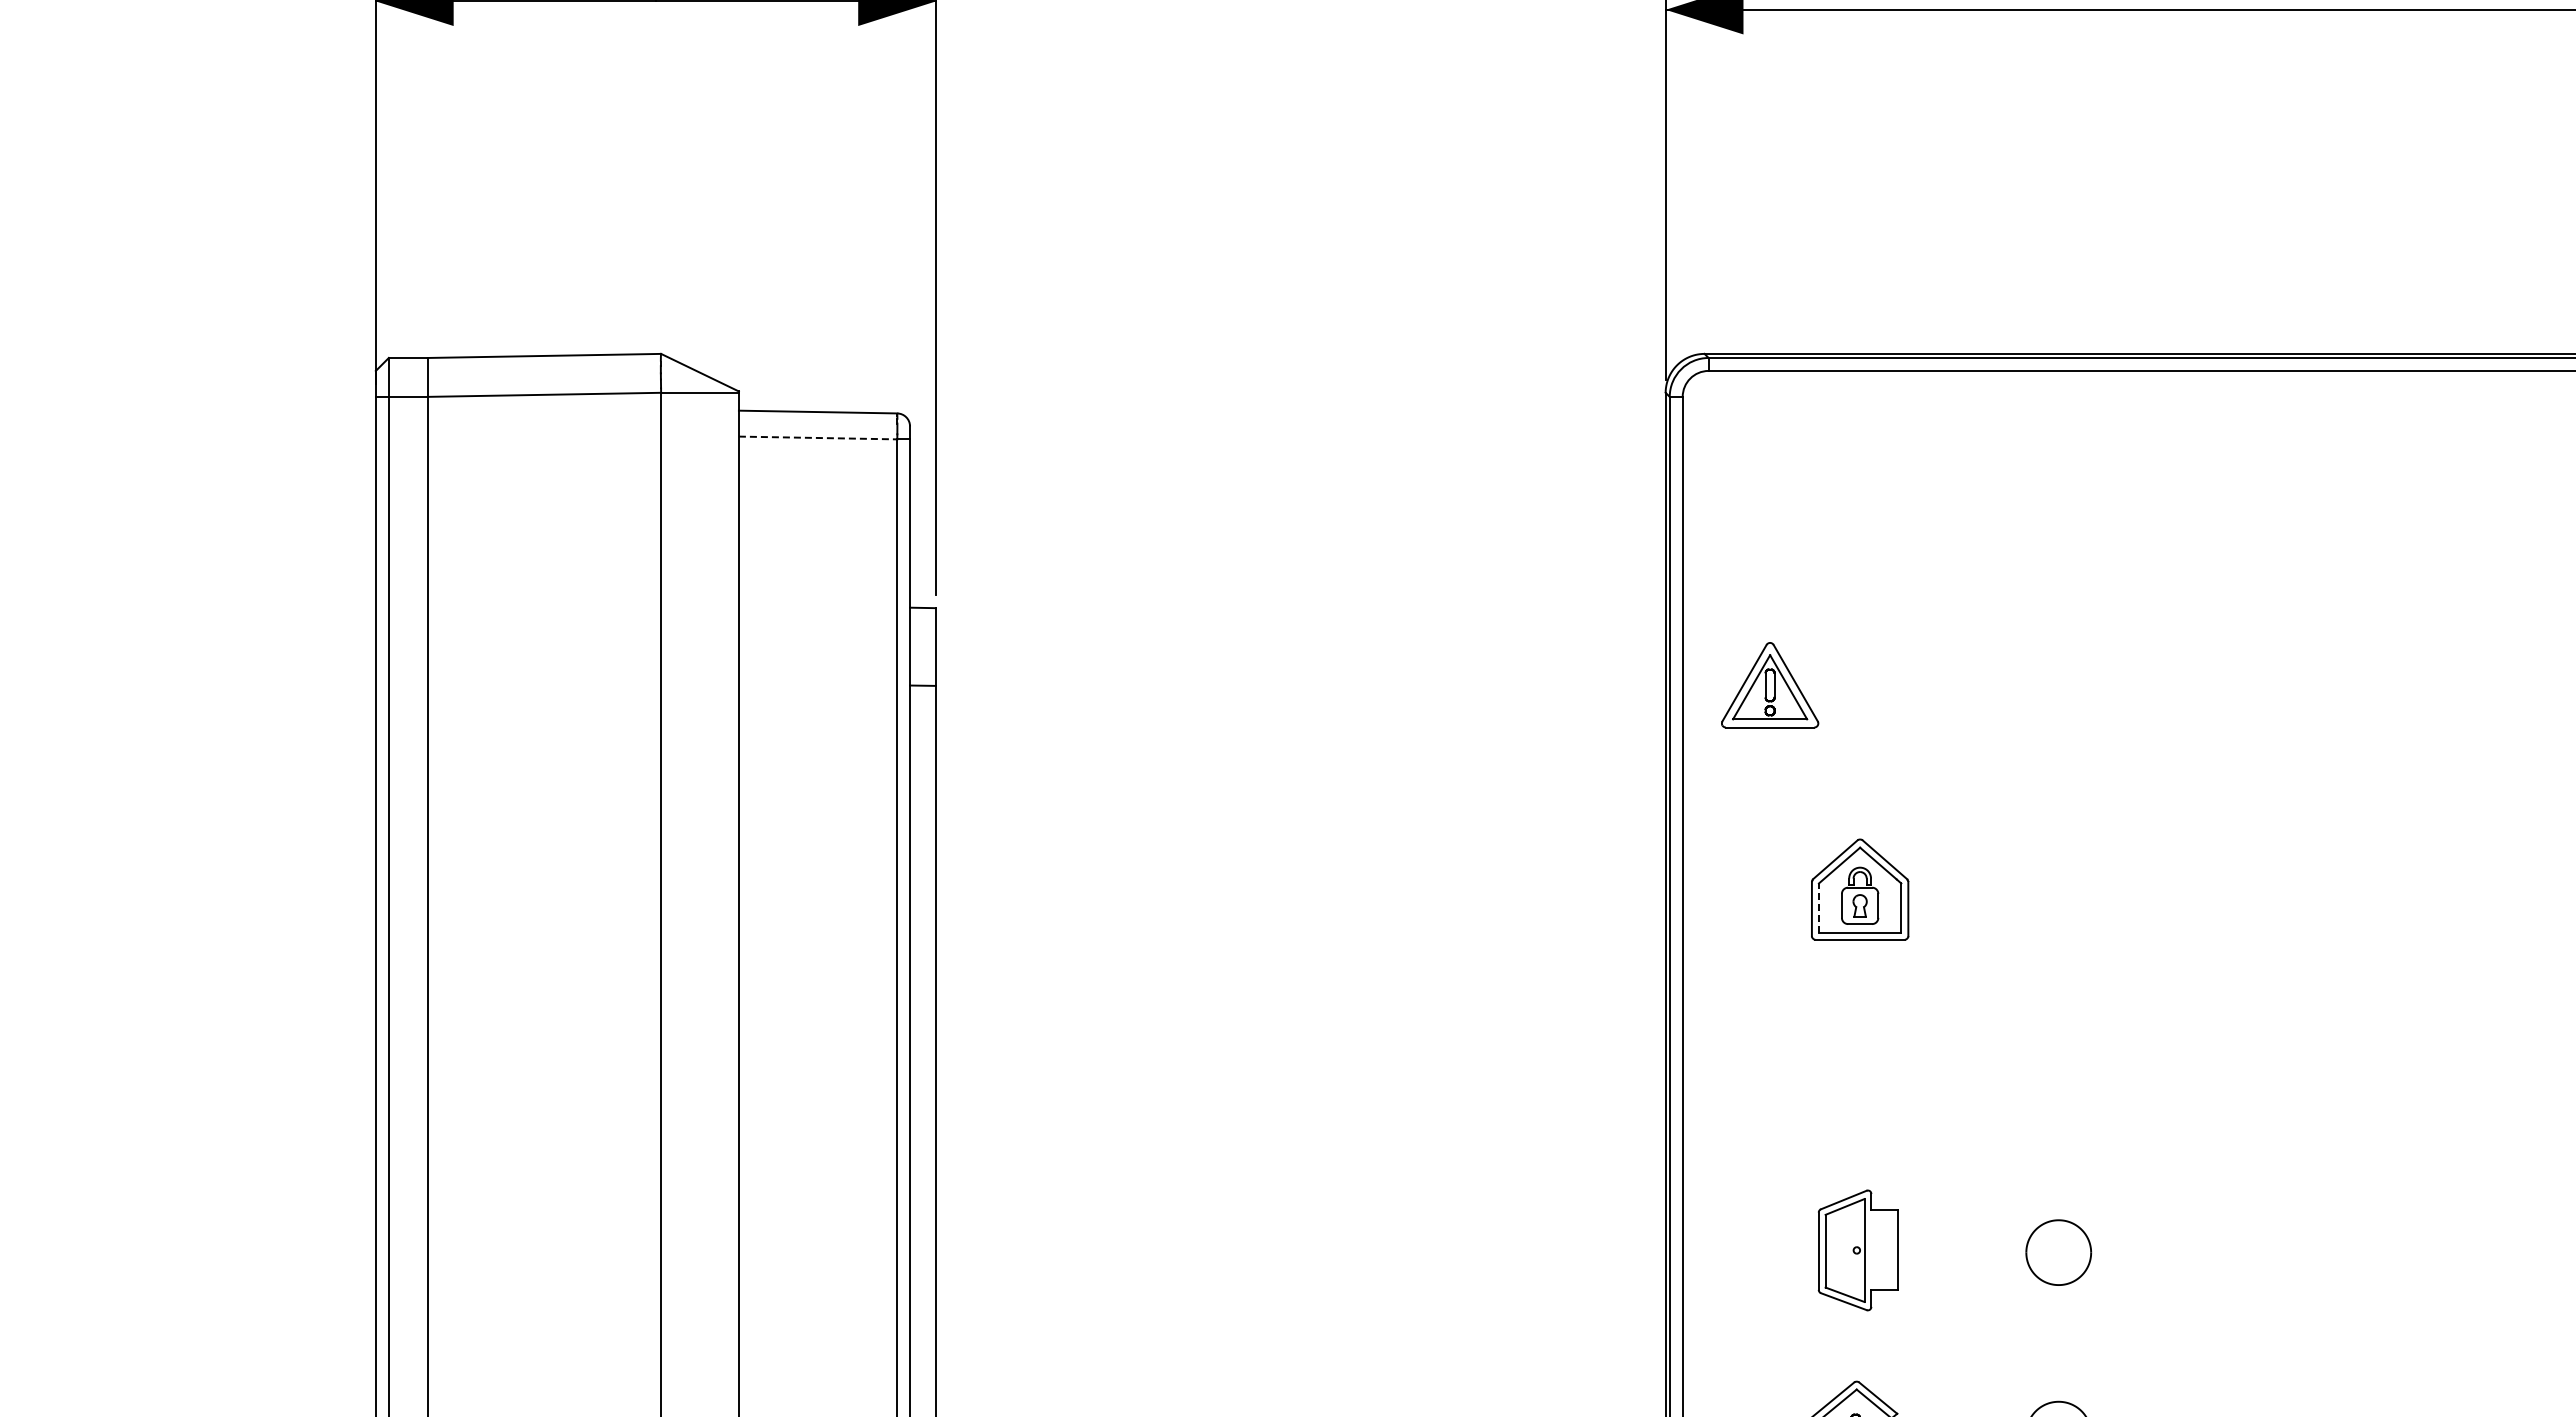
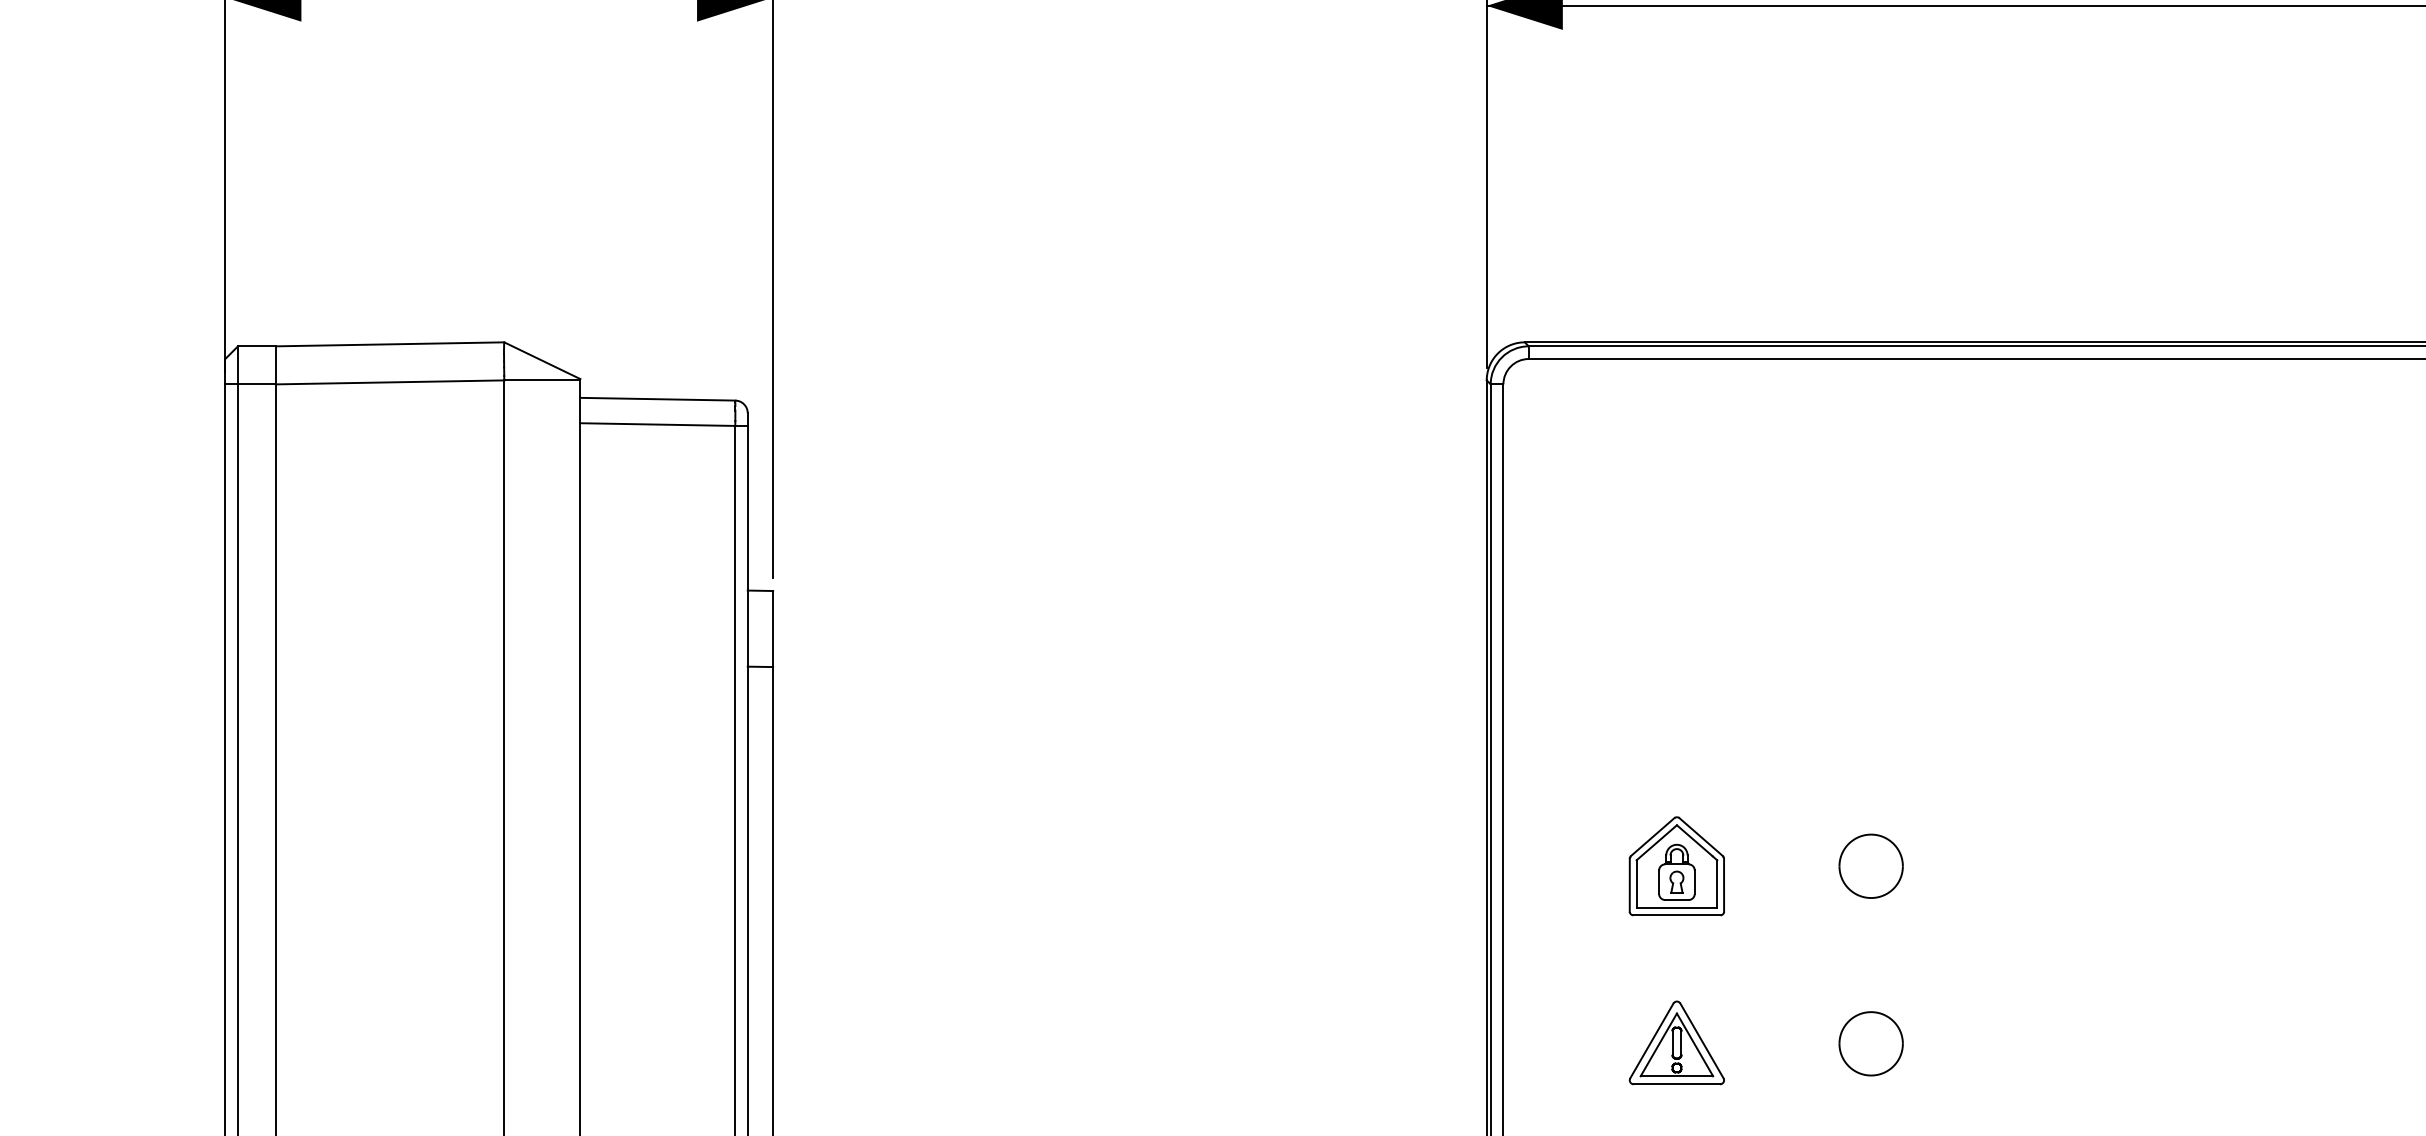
line: (818, 438) -> (658, 425), dashed -> solid
part: (1770, 685) -> (1677, 1043), moved
part: (2058, 889) -> (1870, 866), added
line: (1818, 908) -> (1636, 884), dashed -> solid
part: (2058, 1070) -> (1870, 1043), added

